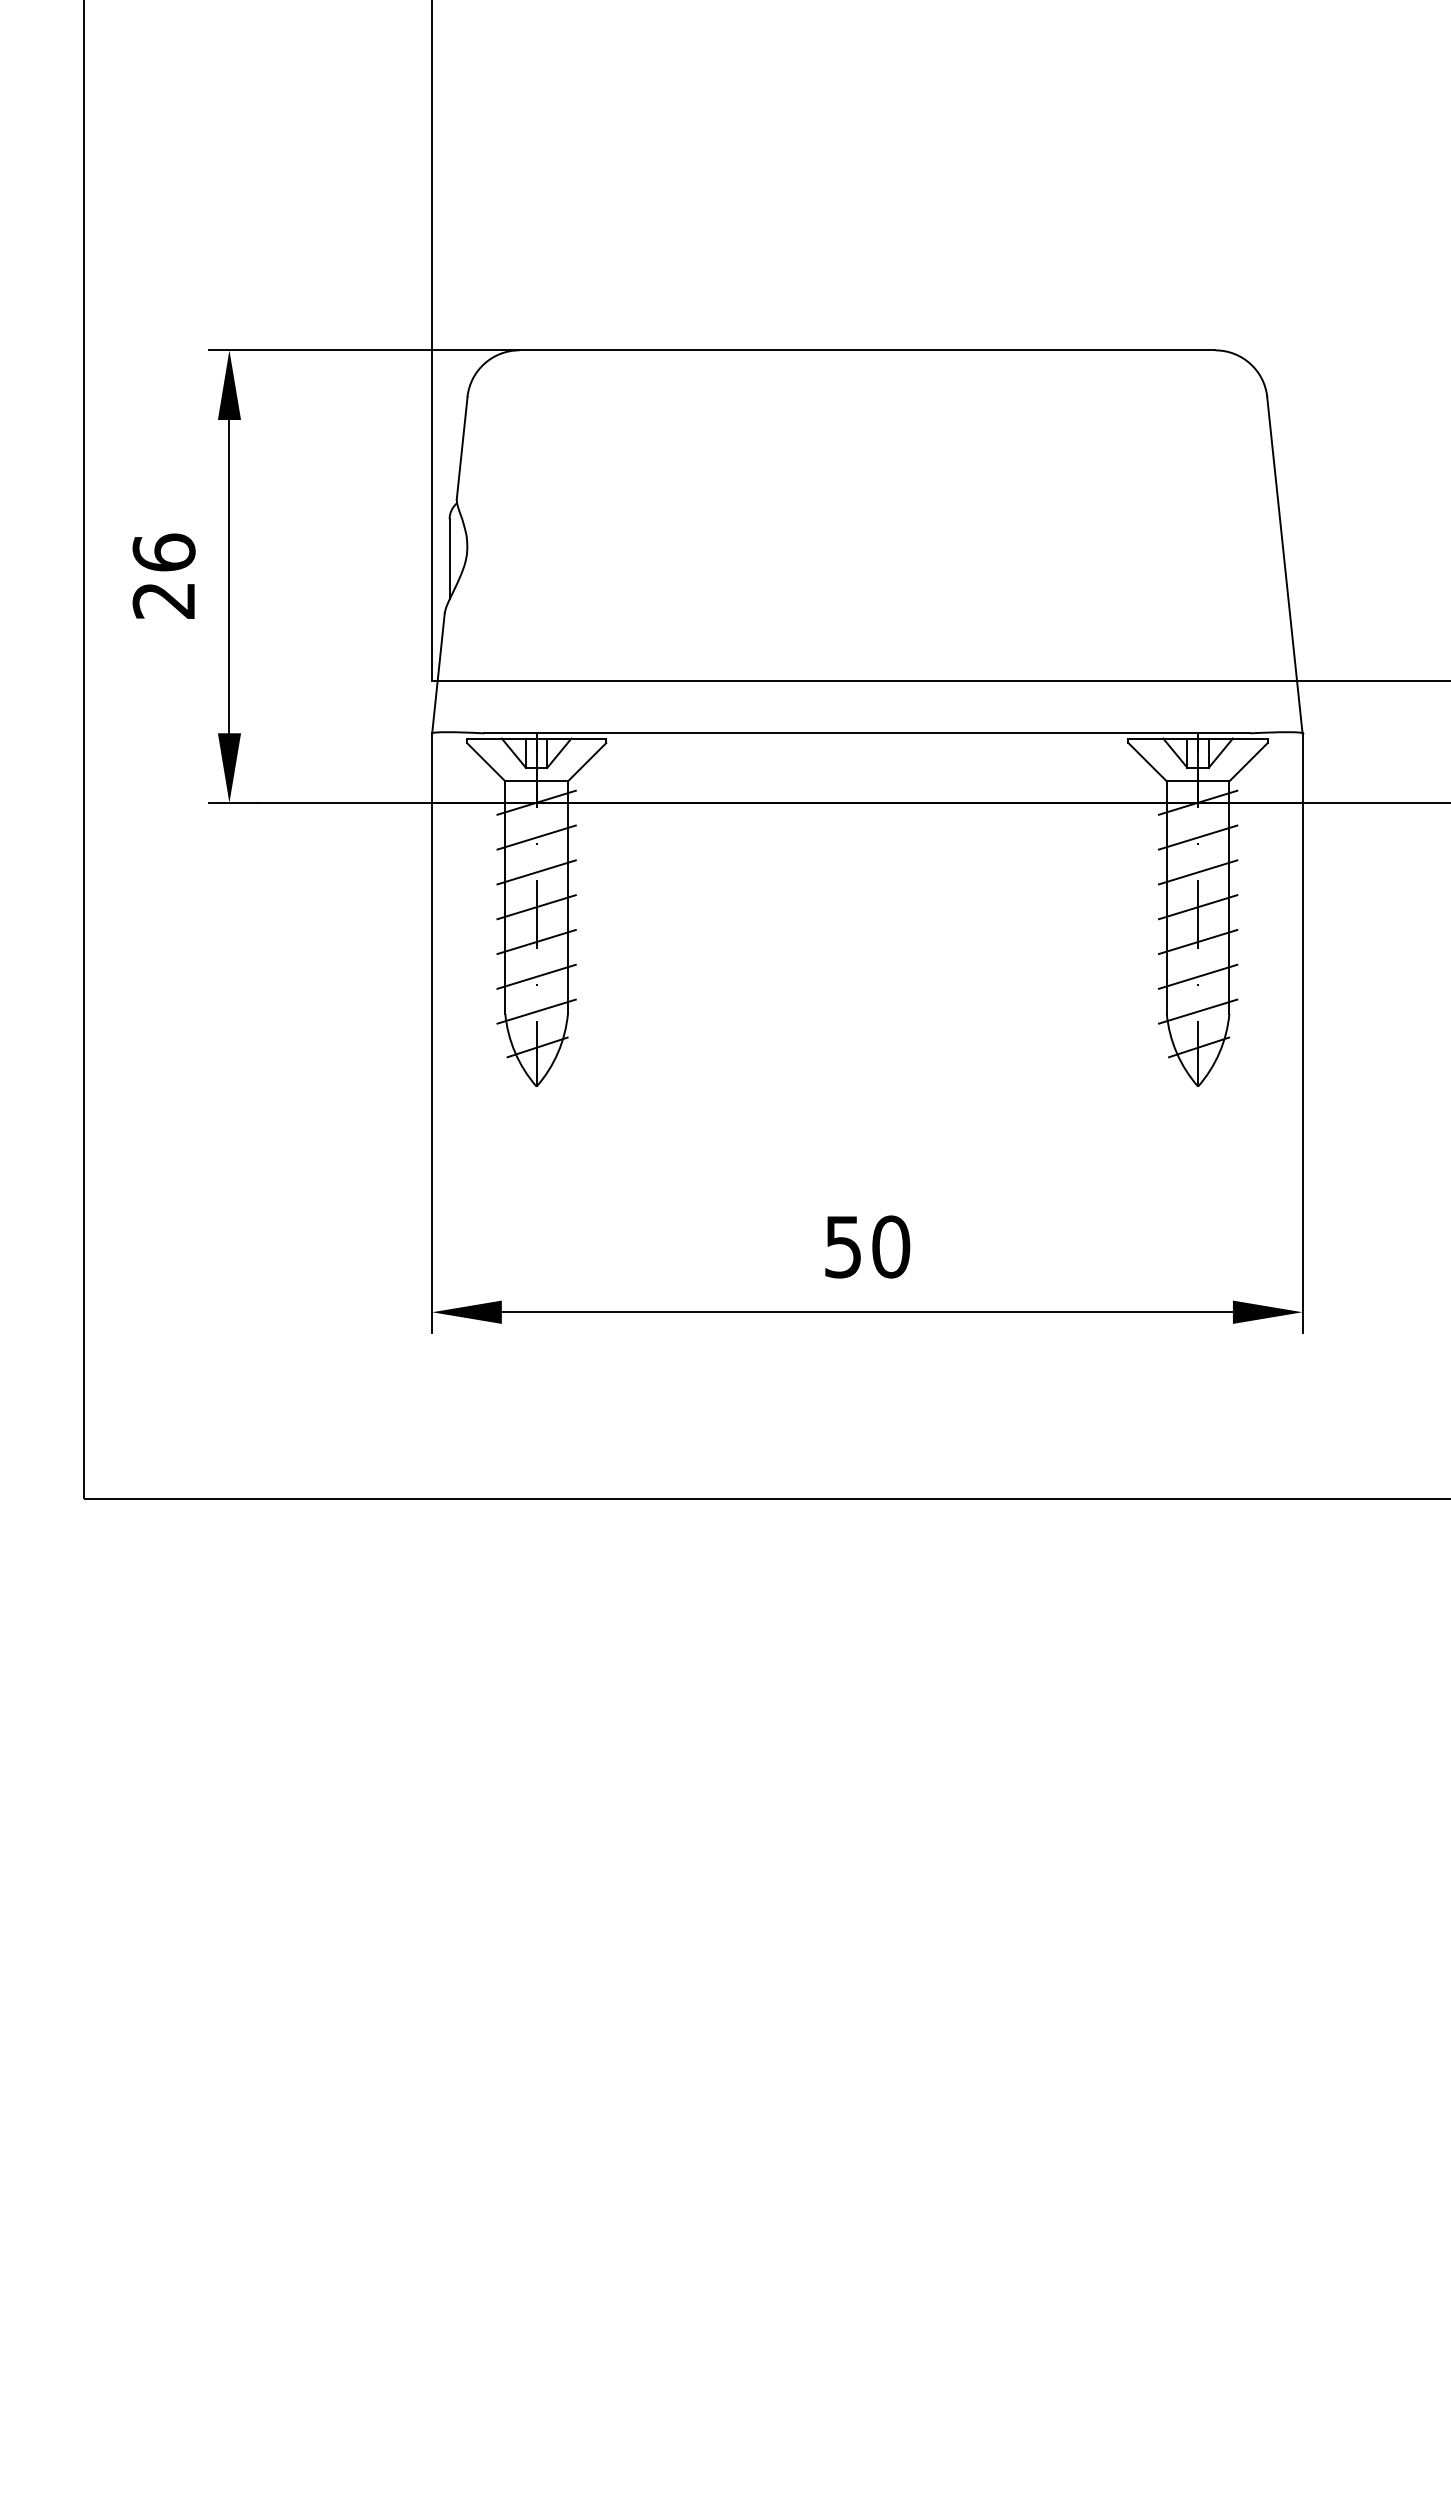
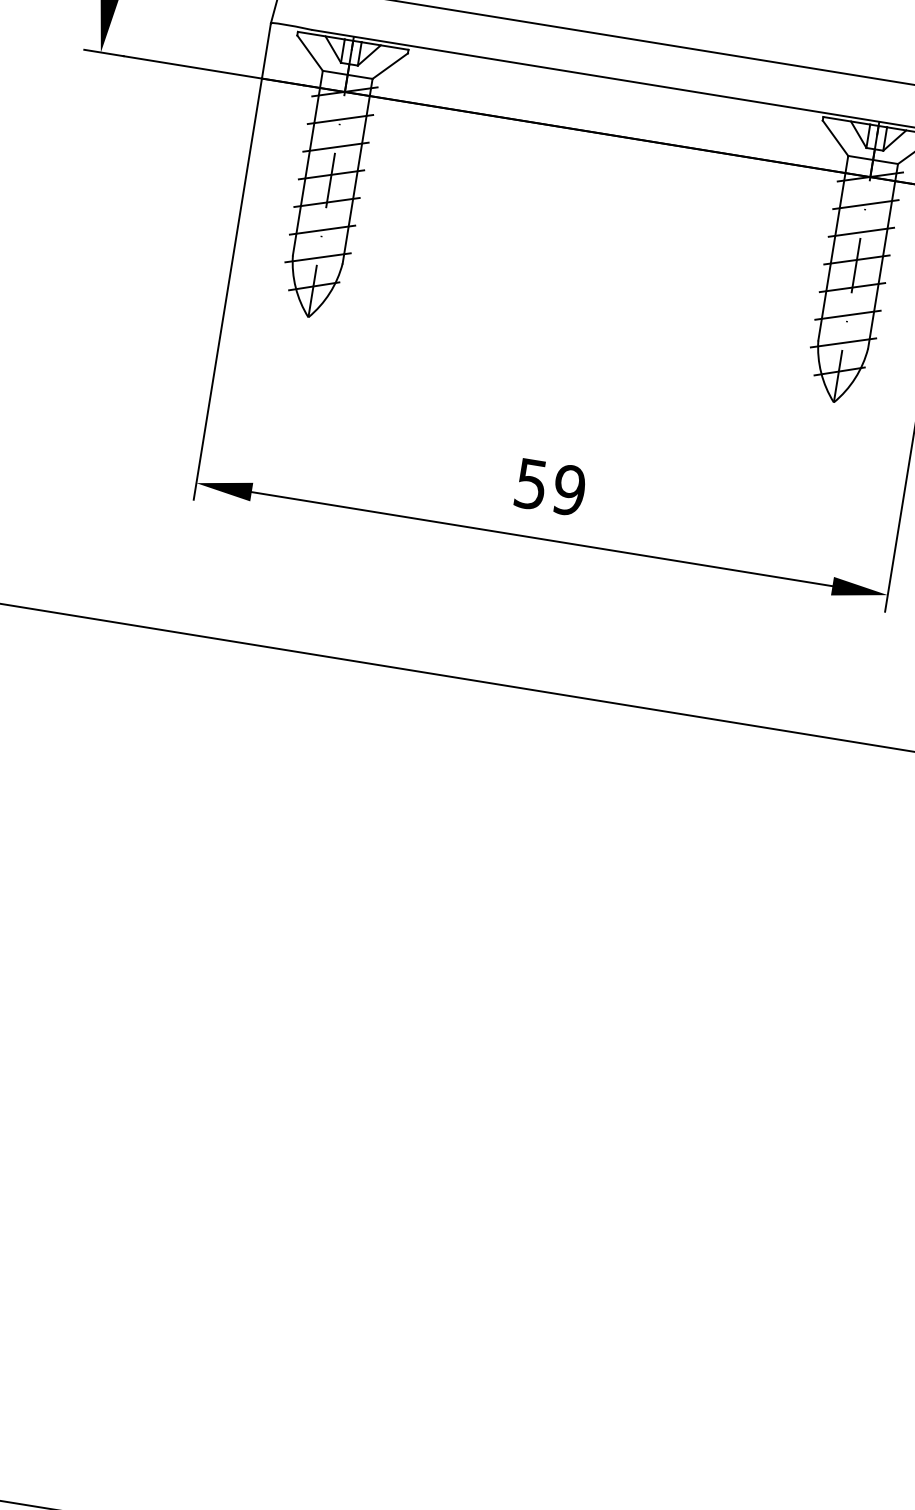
text: (891, 1246) -> (569, 490), 50 -> 59

